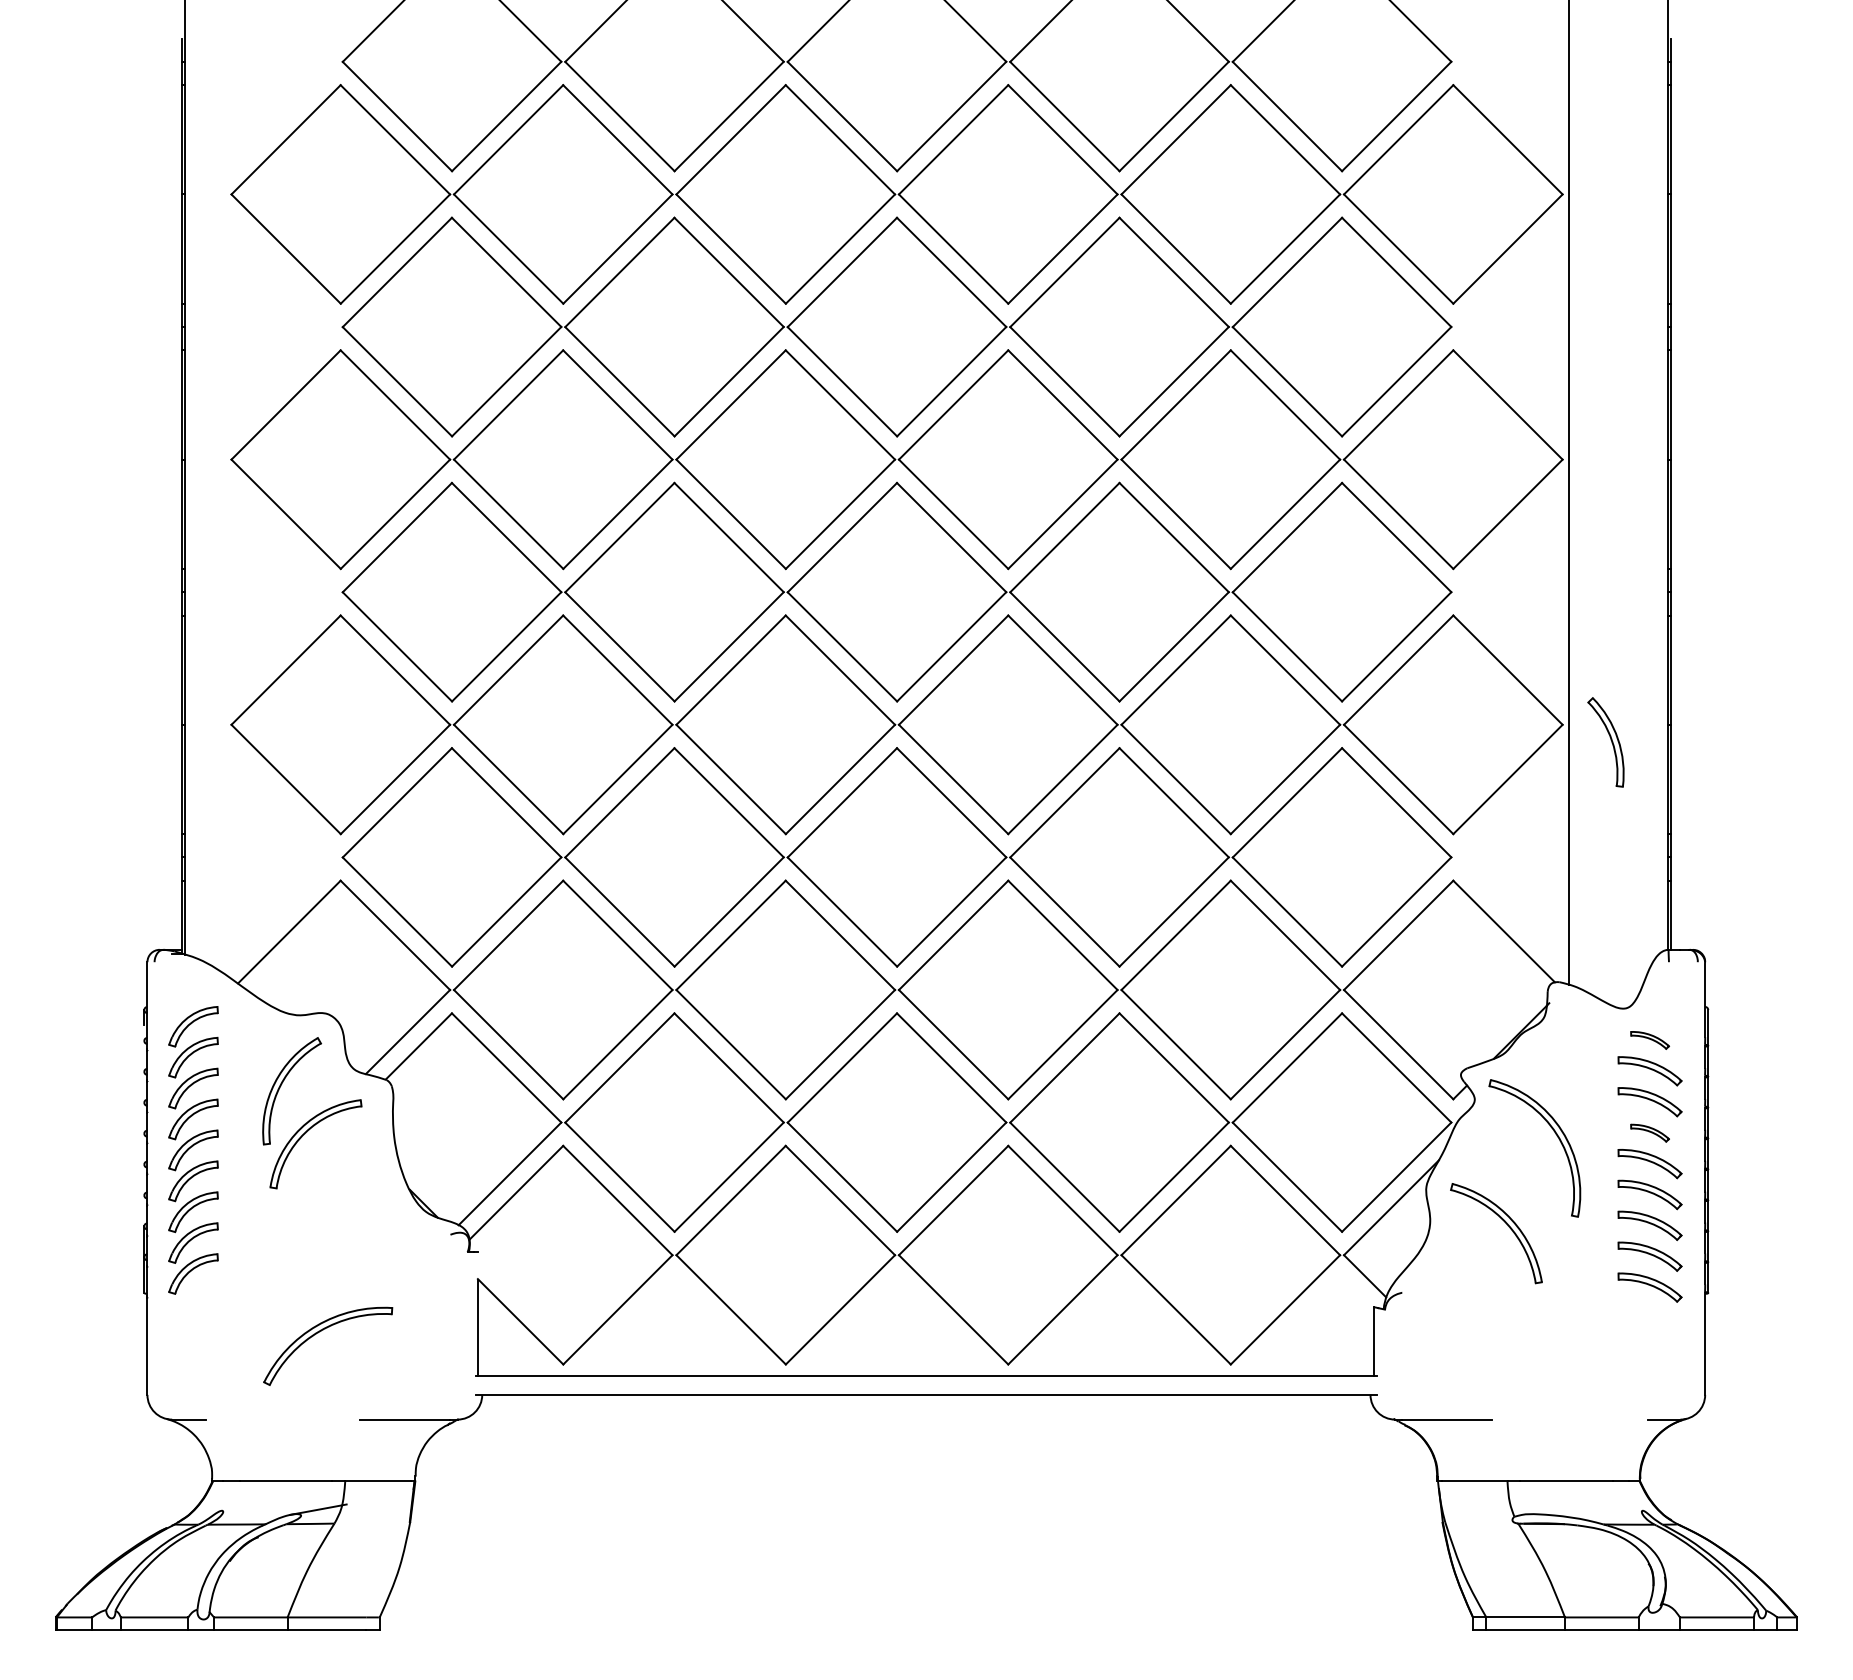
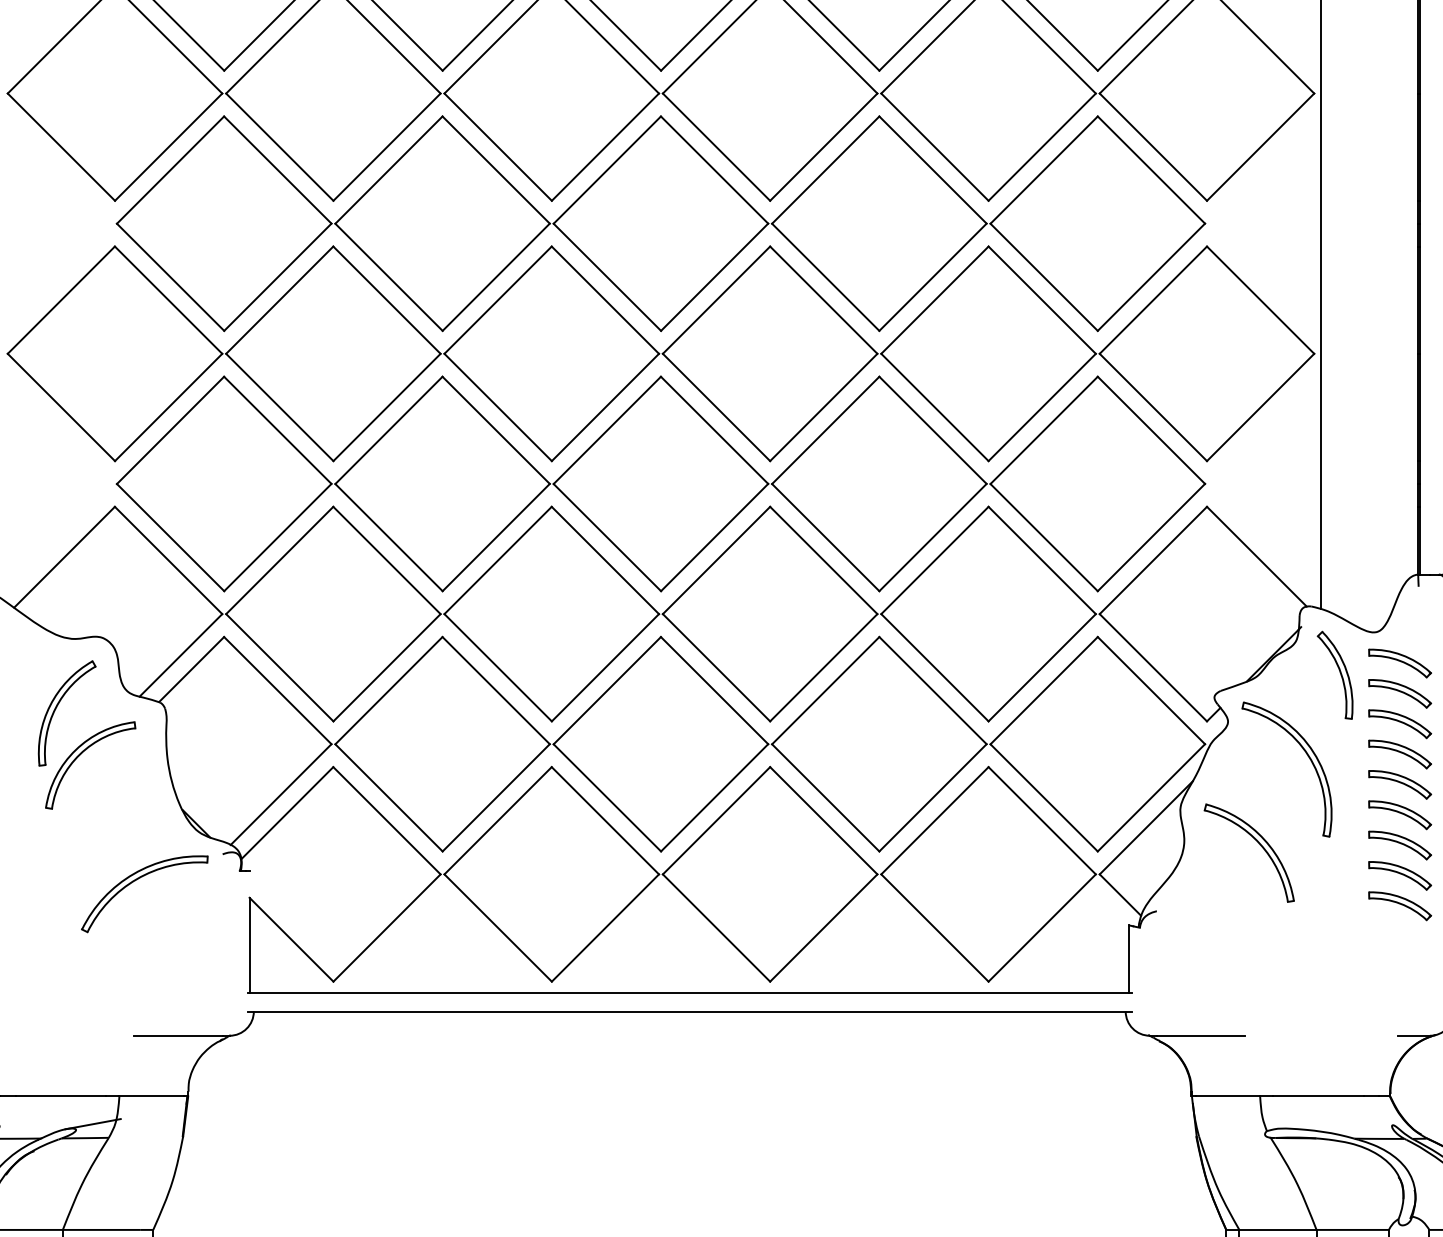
part: (1605, 742) -> (1334, 675), moved
part: (1649, 1040) -> (1399, 663), size x1.67
part: (1649, 1133) -> (1399, 754), size x1.67
part: (318, 1333) -> (135, 881), moved

